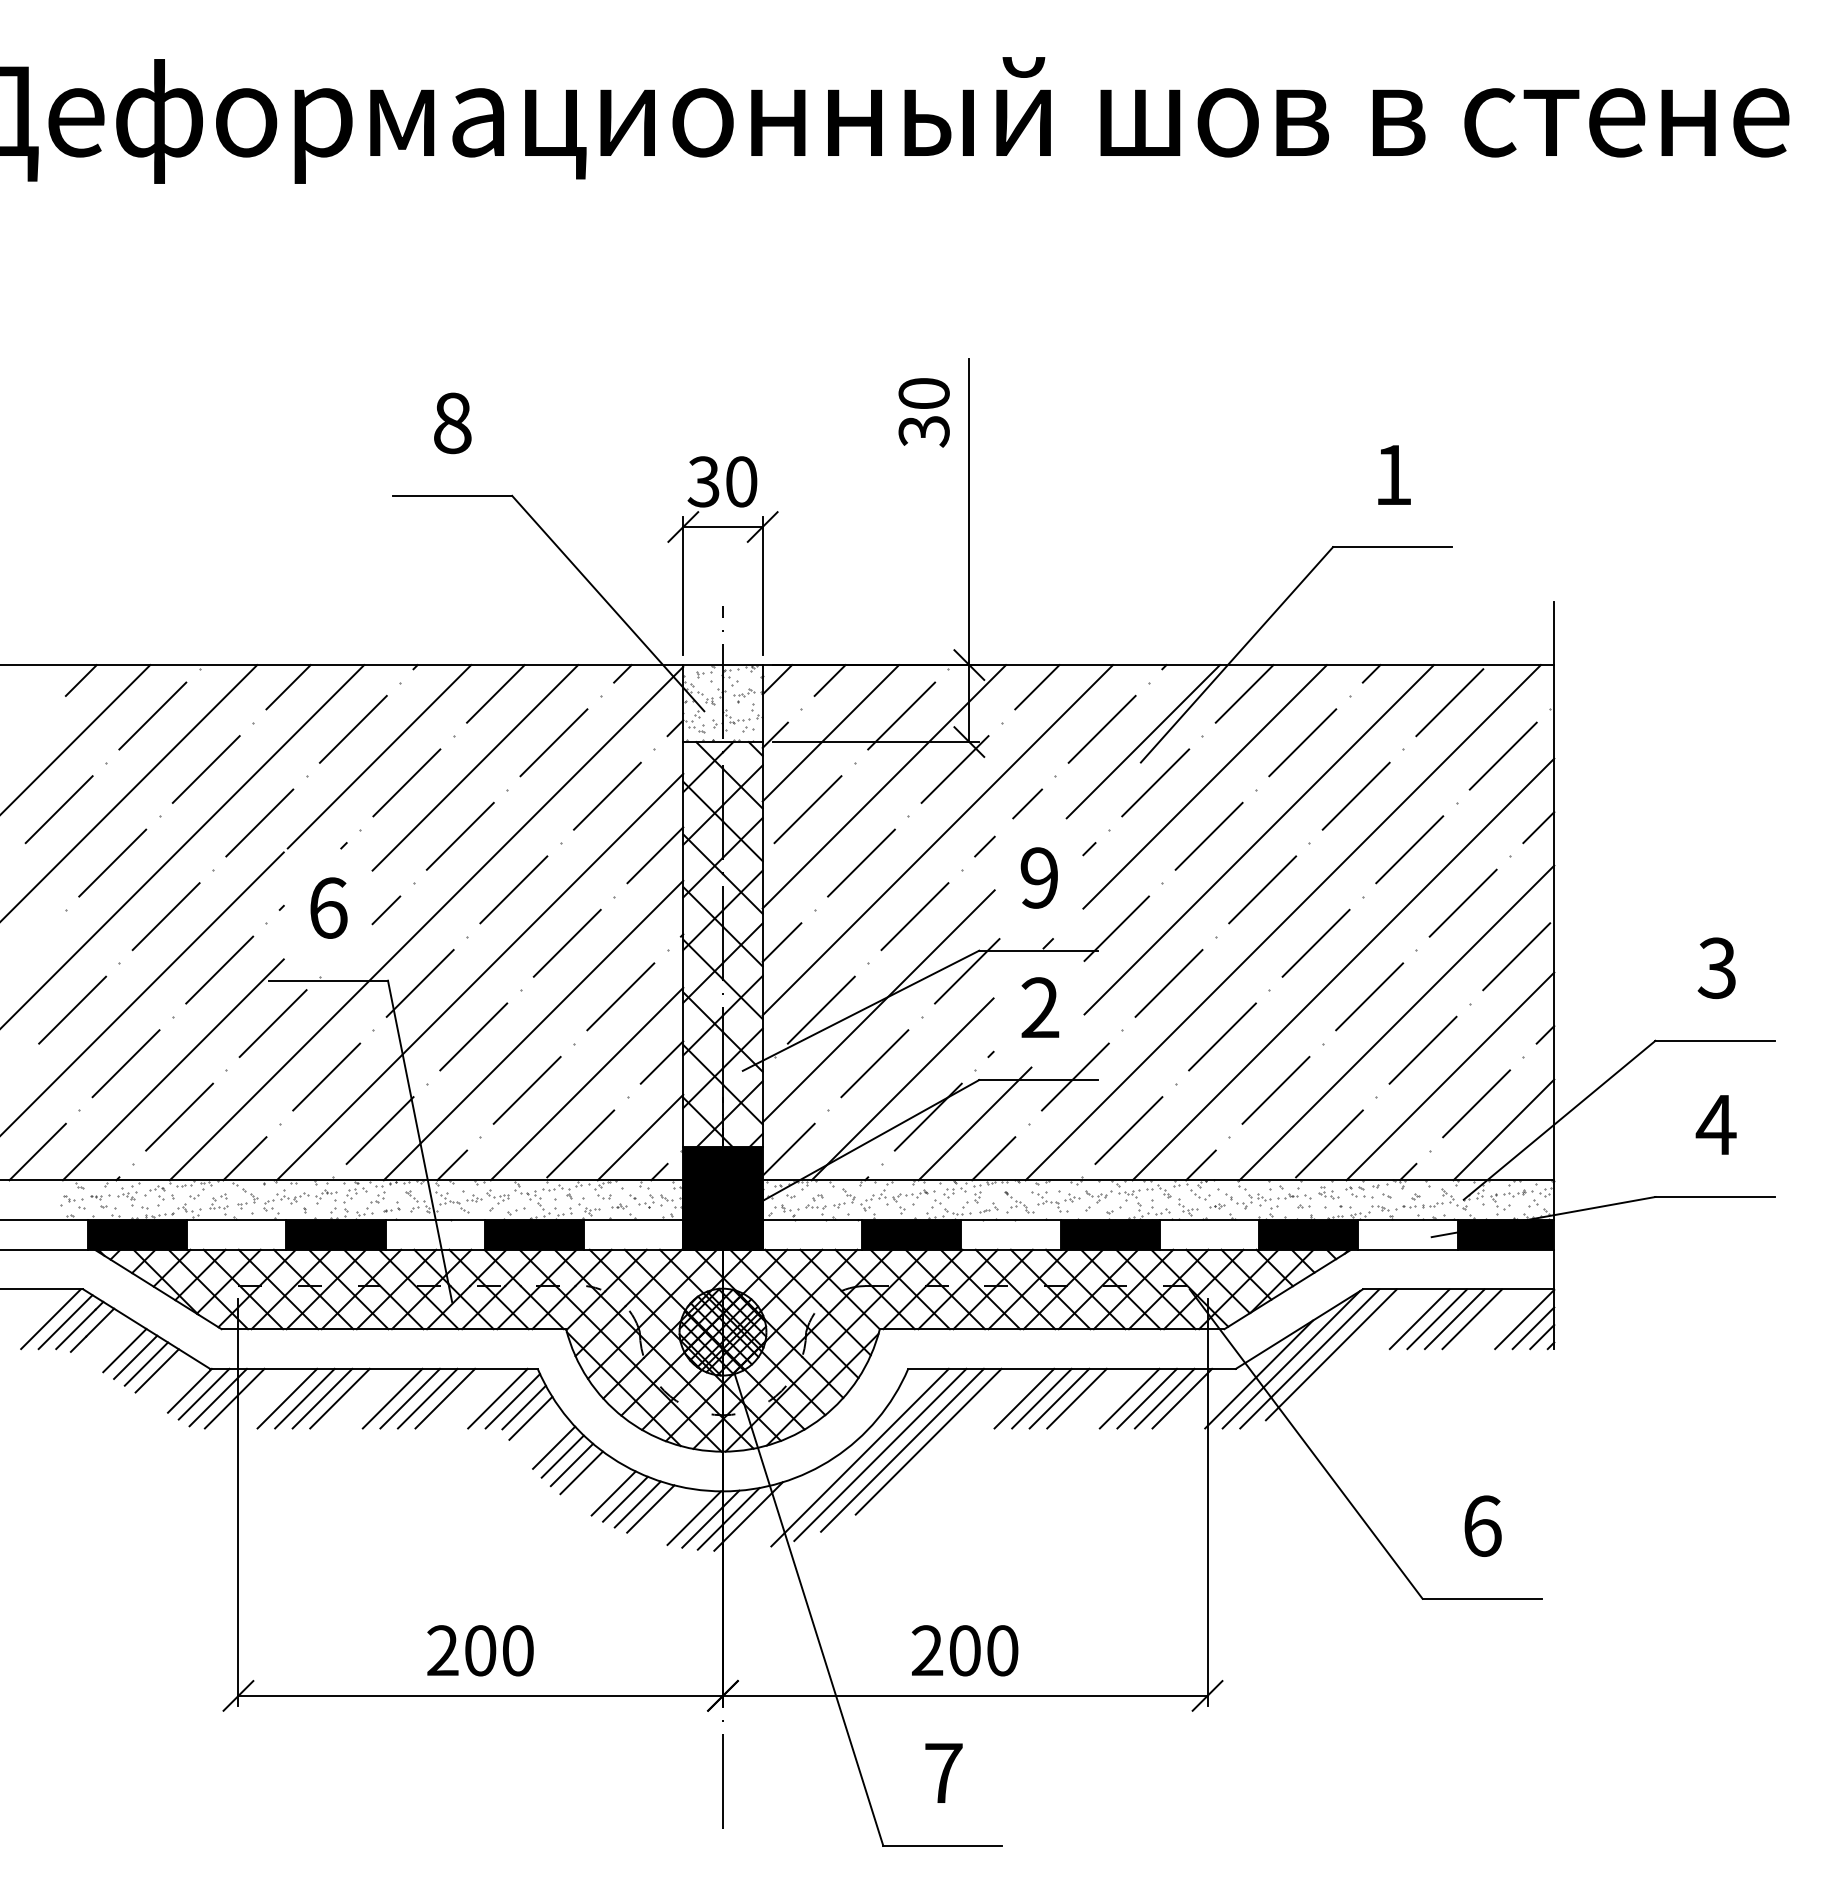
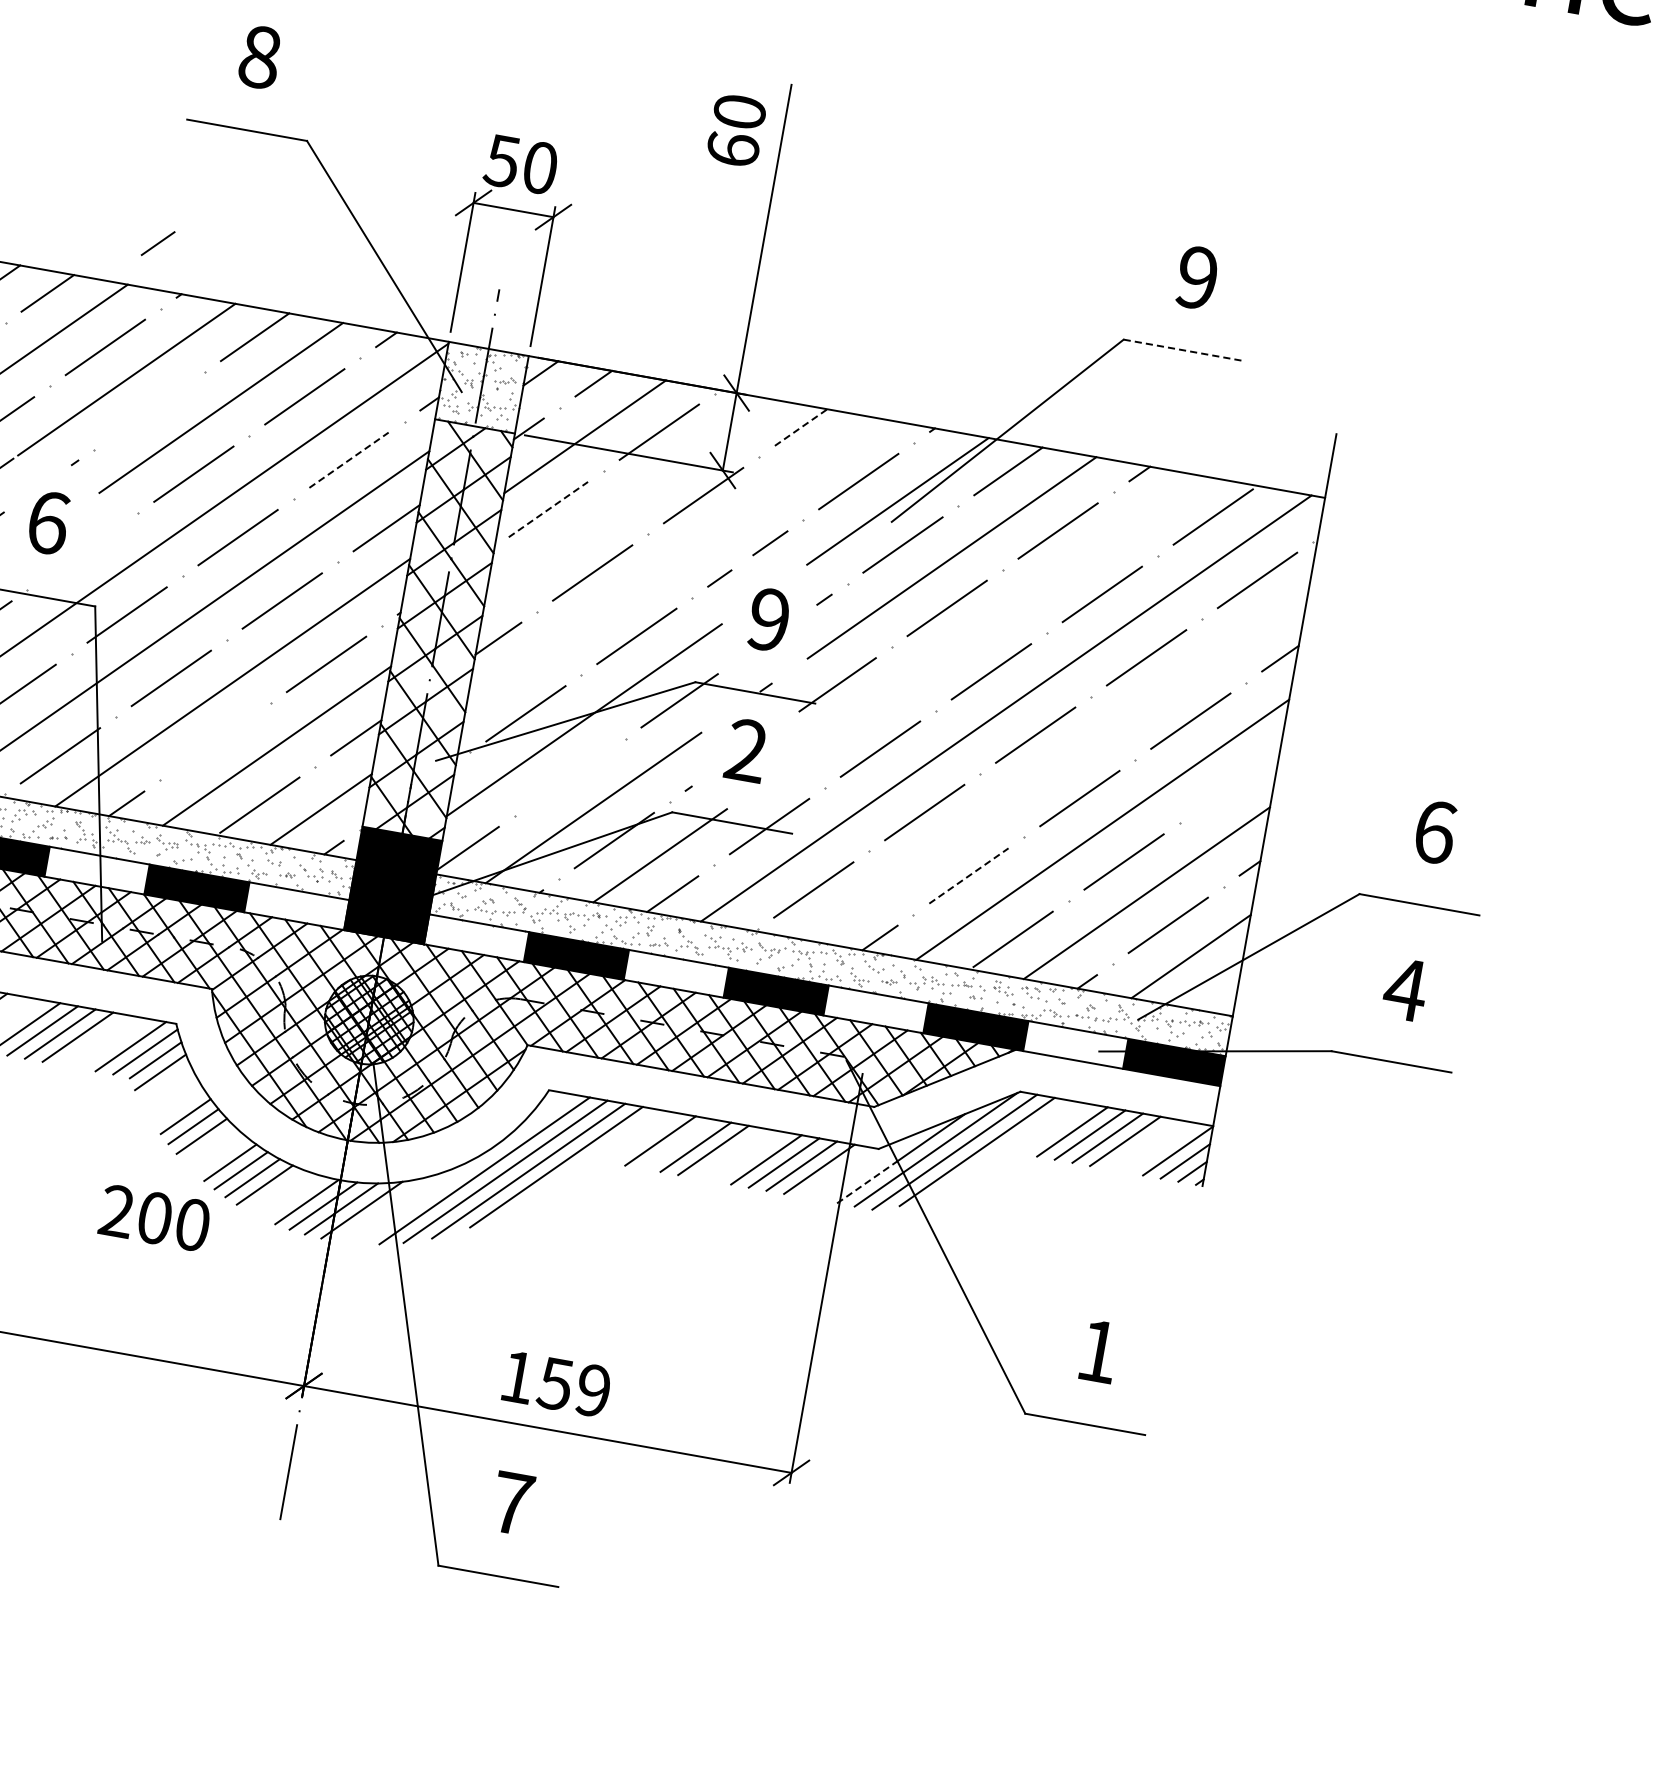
text: (923, 431) -> (732, 149), 30 -> 60
text: (1392, 474) -> (1196, 277), 1 -> 9
text: (703, 481) -> (502, 160), 30 -> 50
line: (1392, 547) -> (1183, 350), solid -> dashed
line: (1037, 686) -> (801, 426), solid -> dashed
line: (406, 782) -> (149, 410), removed
line: (884, 786) -> (629, 500), removed
line: (607, 795) -> (349, 459), solid -> dashed
line: (808, 809) -> (548, 509), solid -> dashed
line: (1258, 839) -> (996, 620), removed
line: (937, 840) -> (673, 563), removed
line: (386, 910) -> (158, 243), moved
line: (1516, 956) -> (1234, 784), removed
text: (1716, 968) -> (1433, 832), 3 -> 6
line: (1343, 969) -> (1058, 766), removed
line: (874, 1063) -> (569, 776), removed
line: (526, 1089) -> (215, 740), removed
line: (1276, 1090) -> (969, 876), solid -> dashed
line: (1041, 1398) -> (677, 1143), removed
line: (1230, 1402) -> (867, 1181), solid -> dashed
line: (554, 1447) -> (179, 1105), removed
text: (1482, 1525) -> (1098, 1350), 6 -> 1
text: (480, 1650) -> (154, 1217), moved
text: (964, 1650) -> (555, 1383), 200 -> 159

